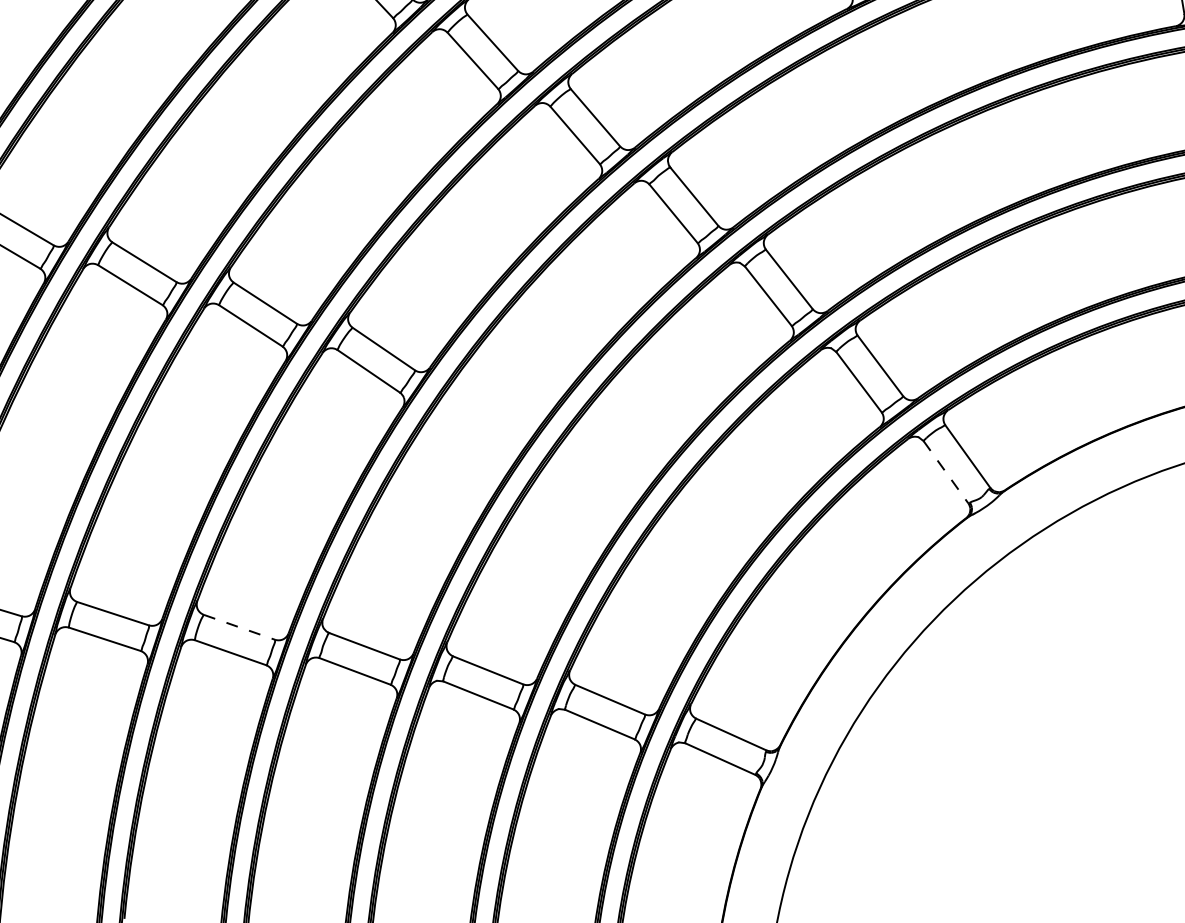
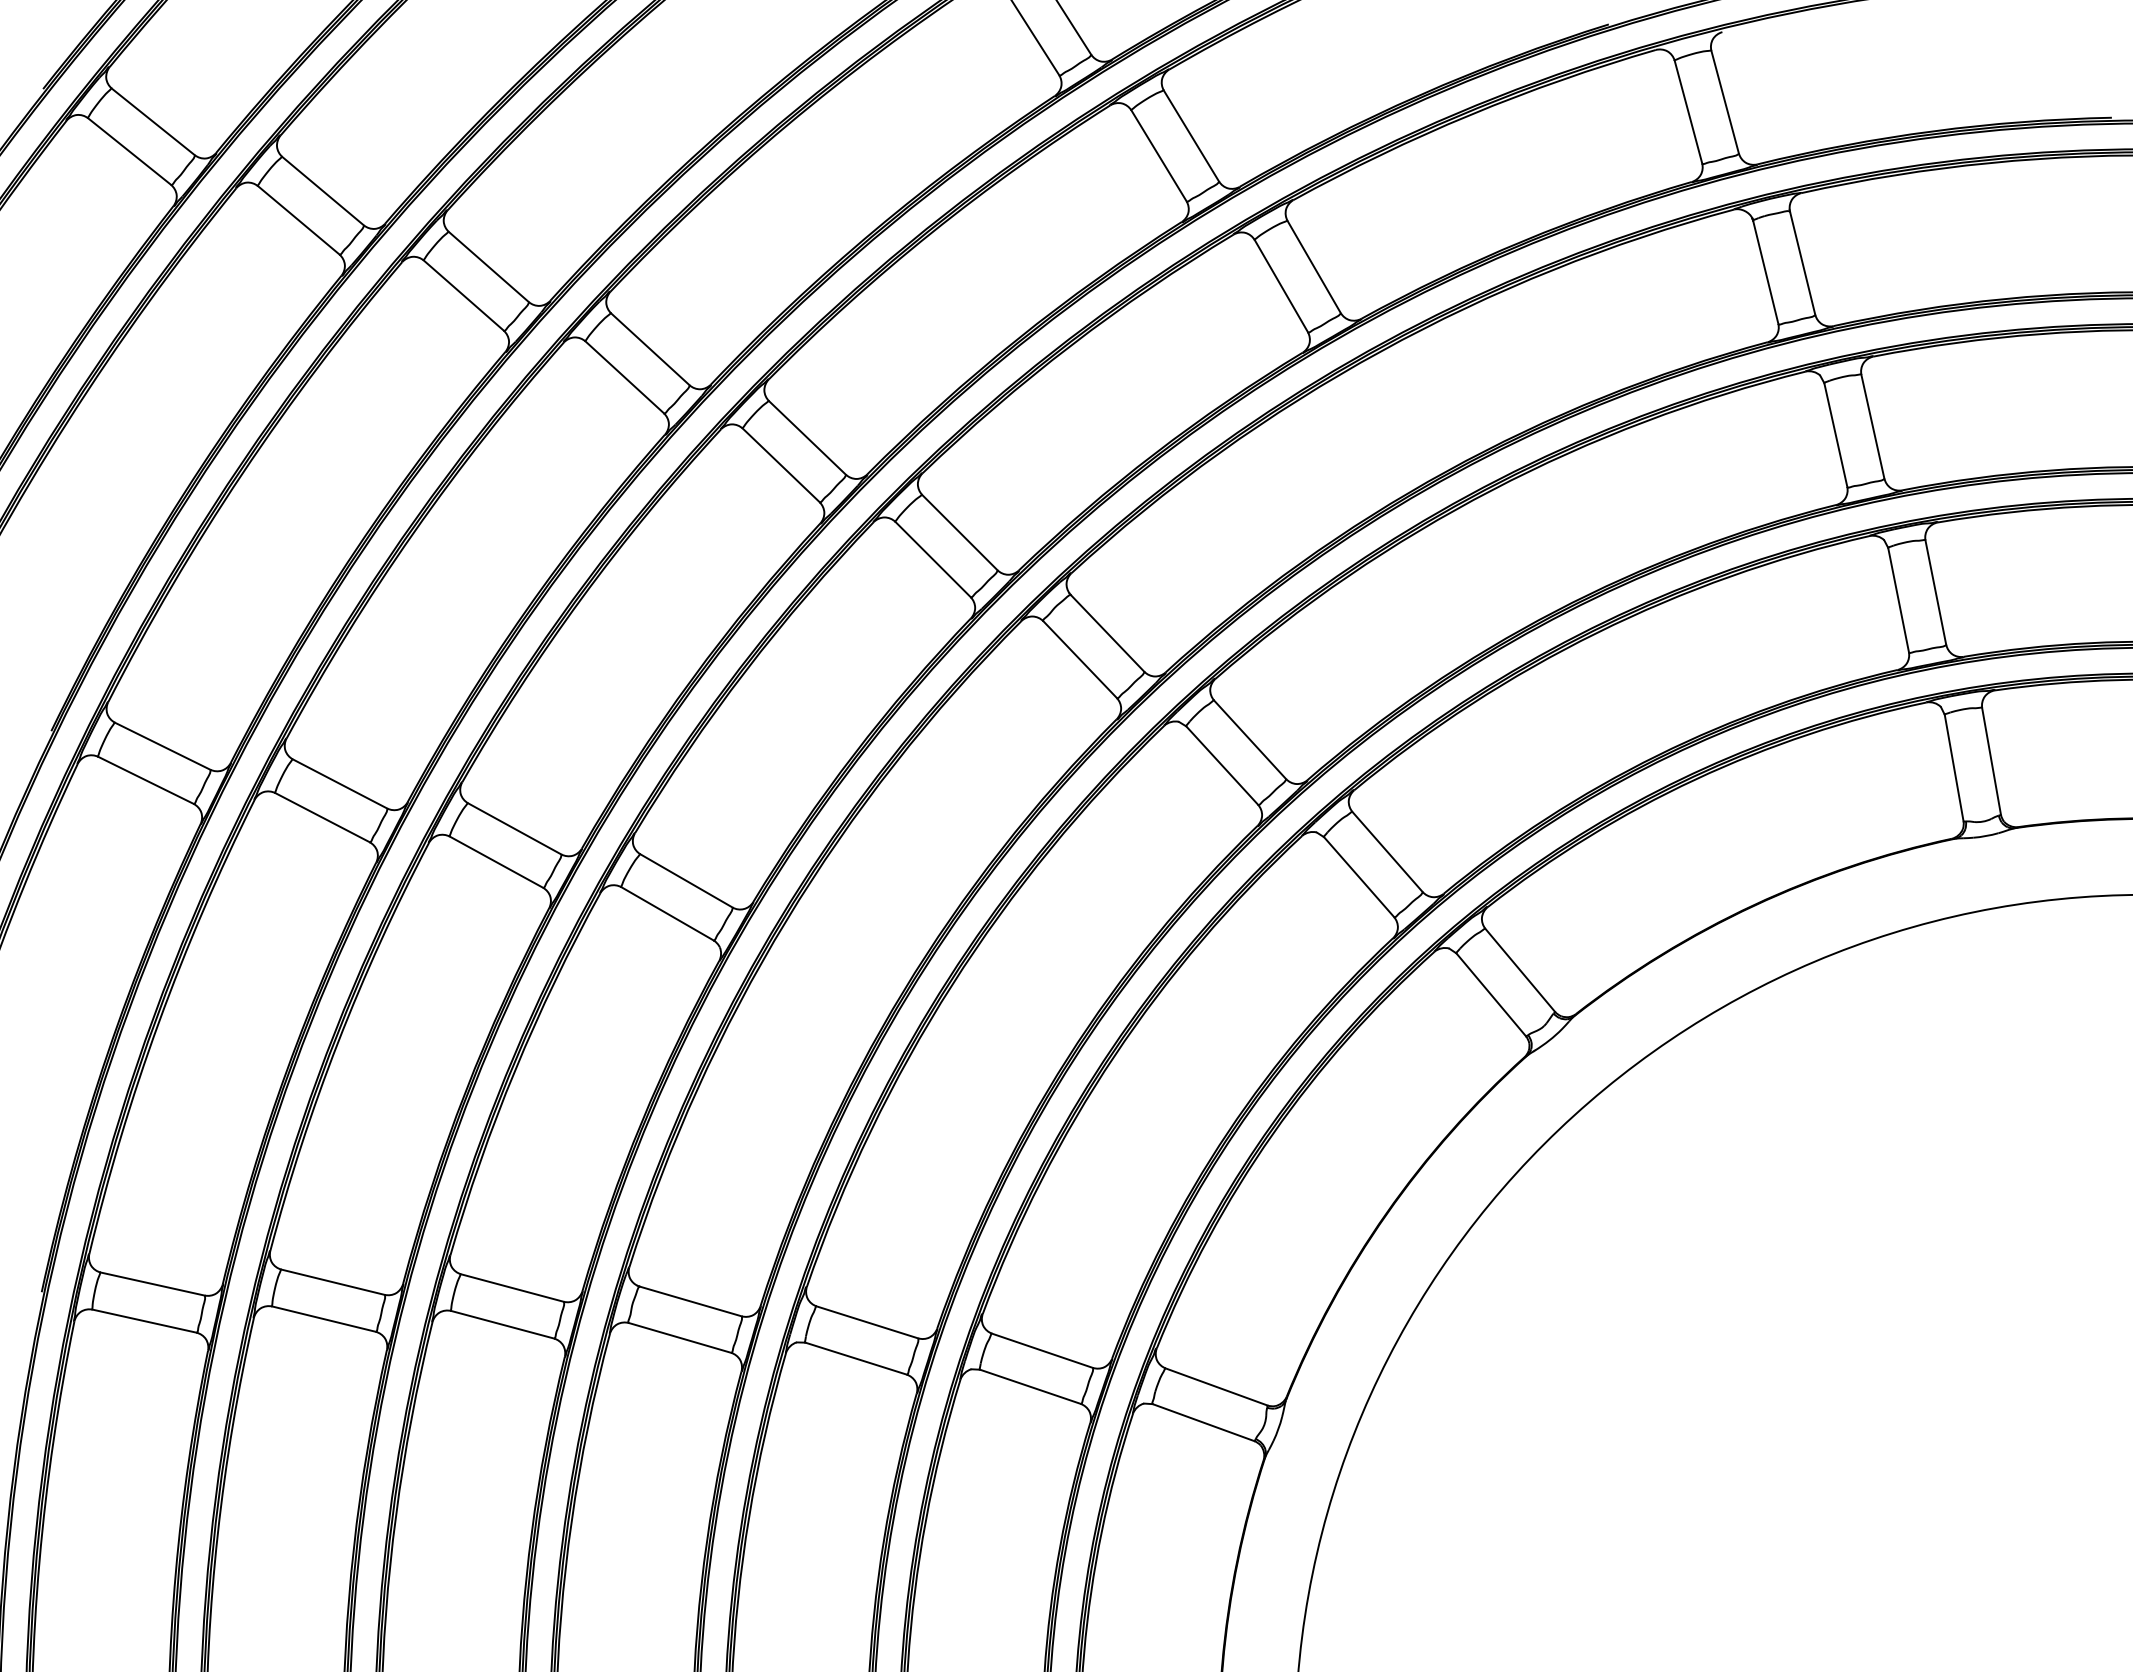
line: (946, 472) -> (1491, 995), dashed -> solid
line: (239, 627) -> (512, 1288), dashed -> solid

